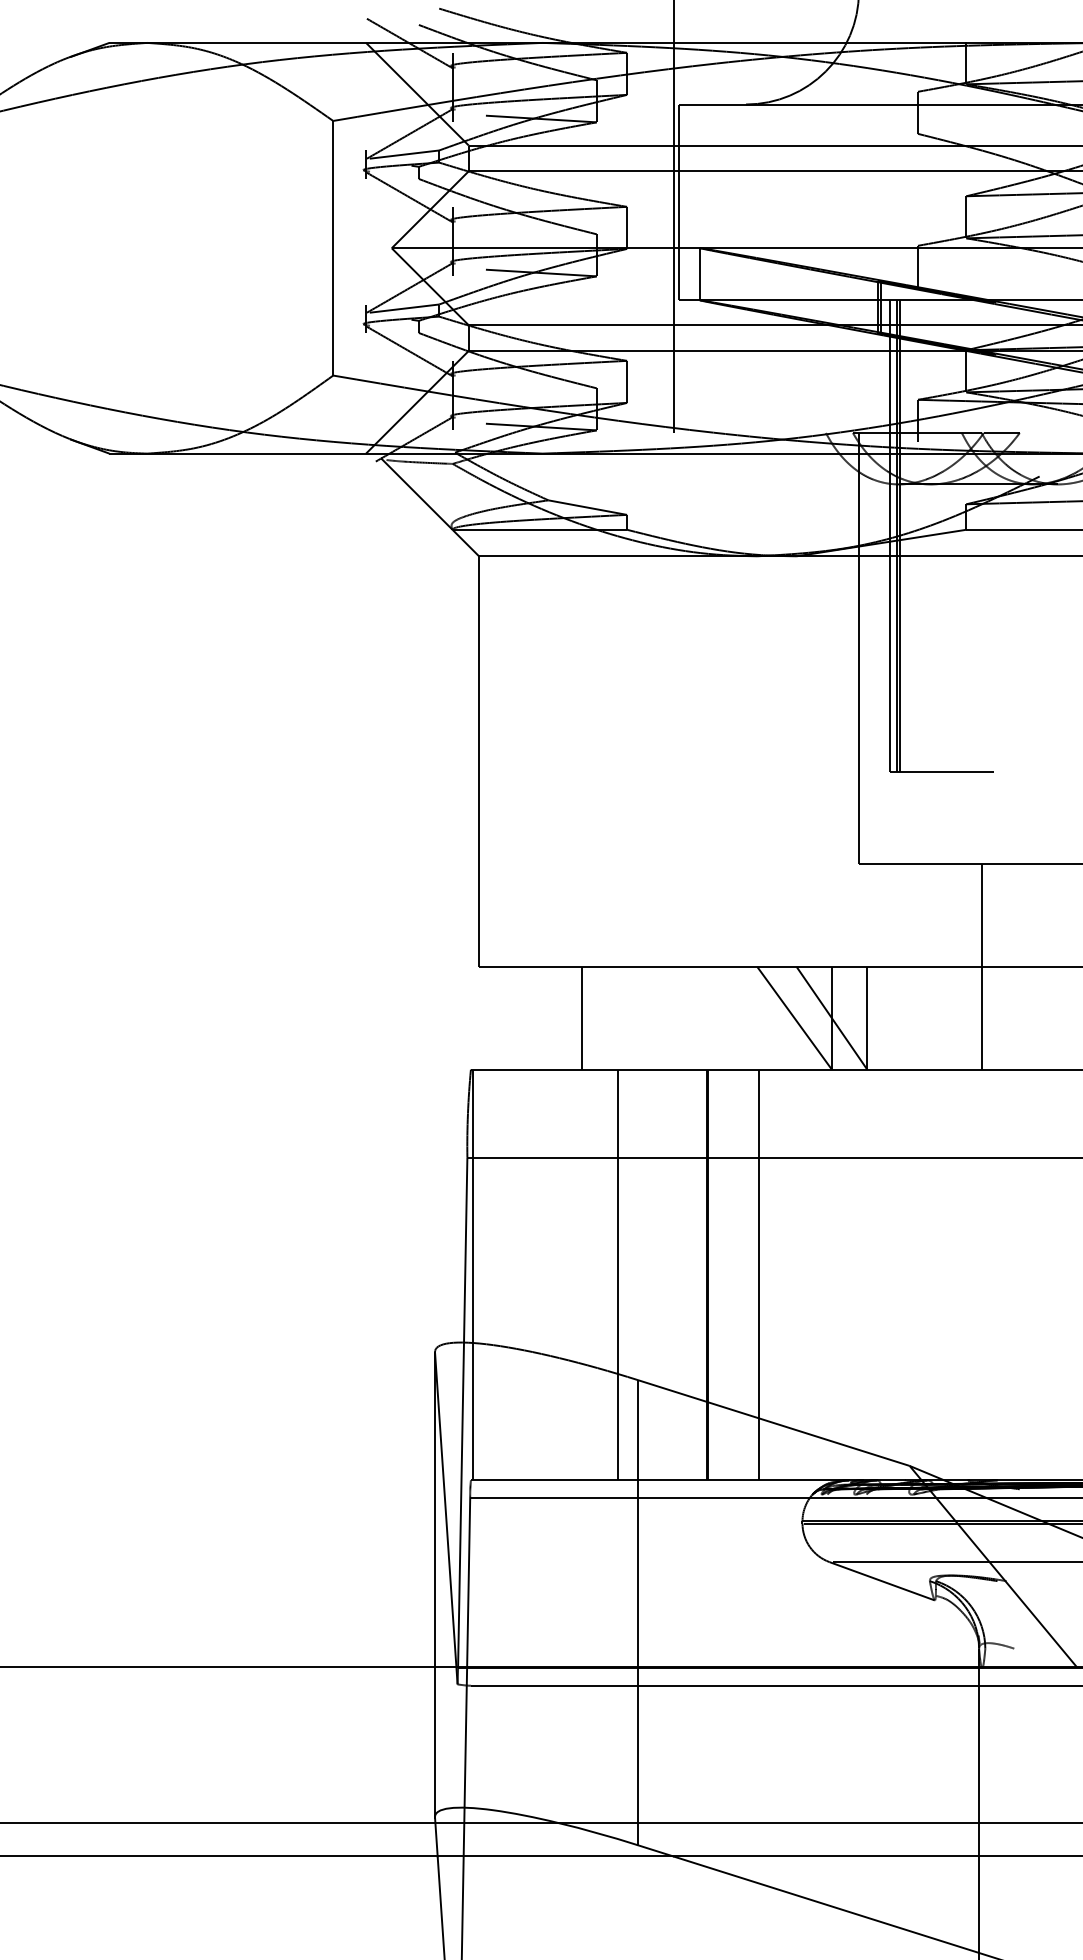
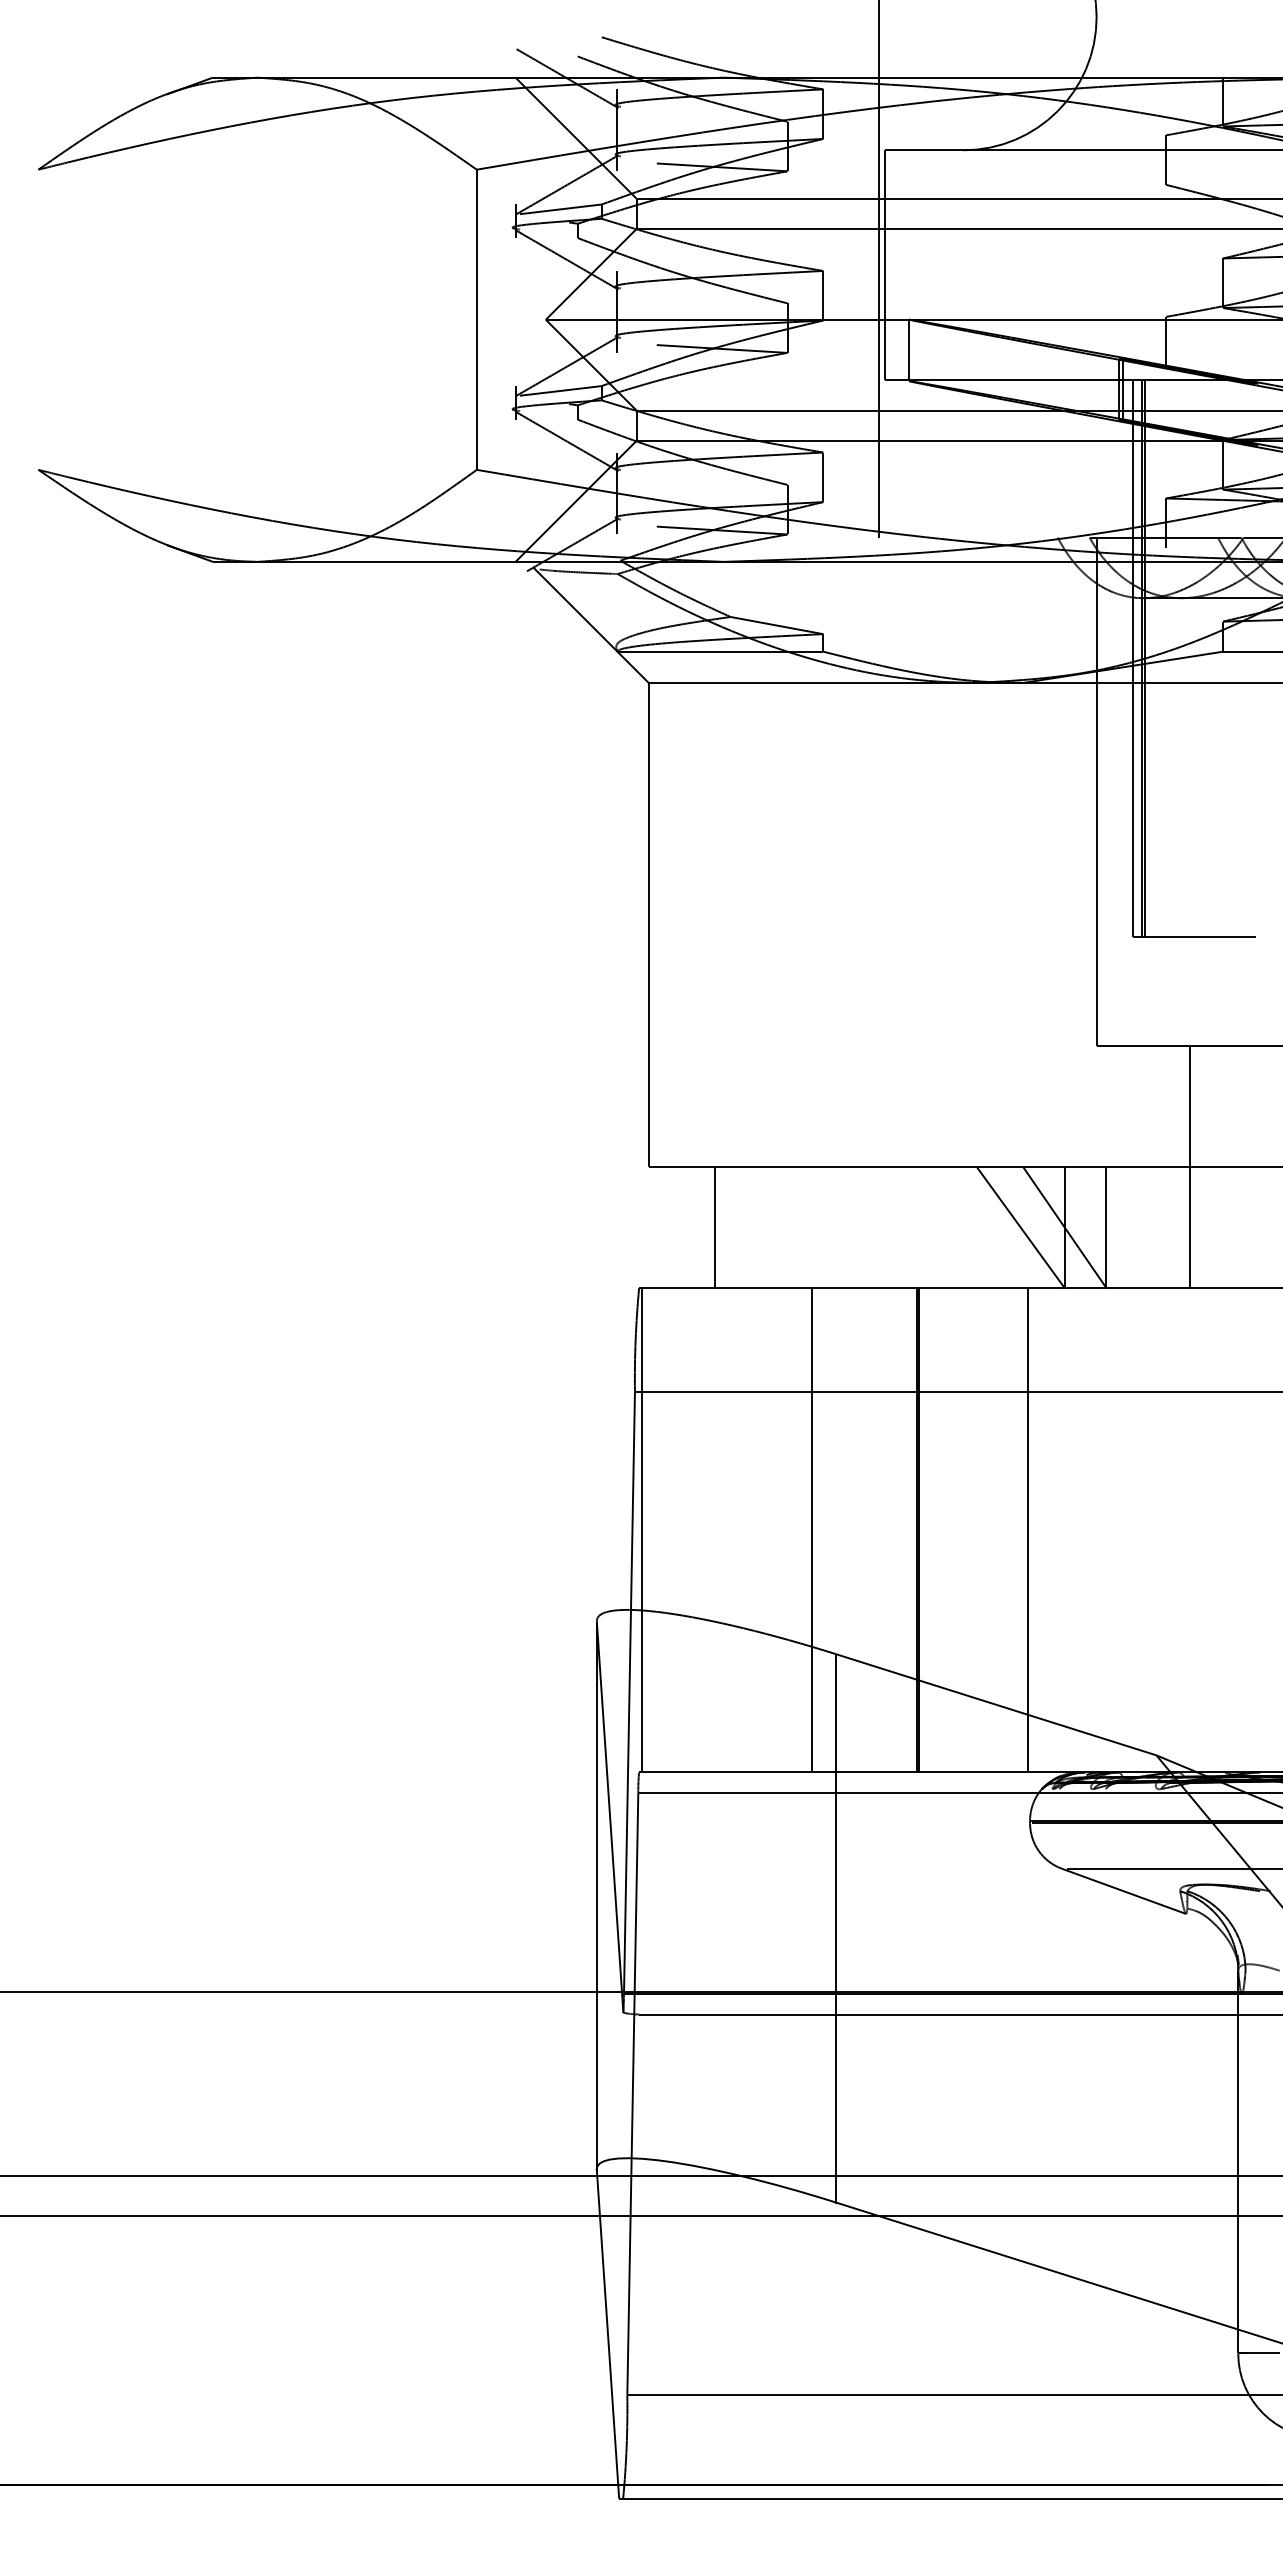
line: (981, 967) -> (1189, 1167), moved
line: (581, 1018) -> (714, 1227), moved
line: (759, 1275) -> (1028, 1530), moved

